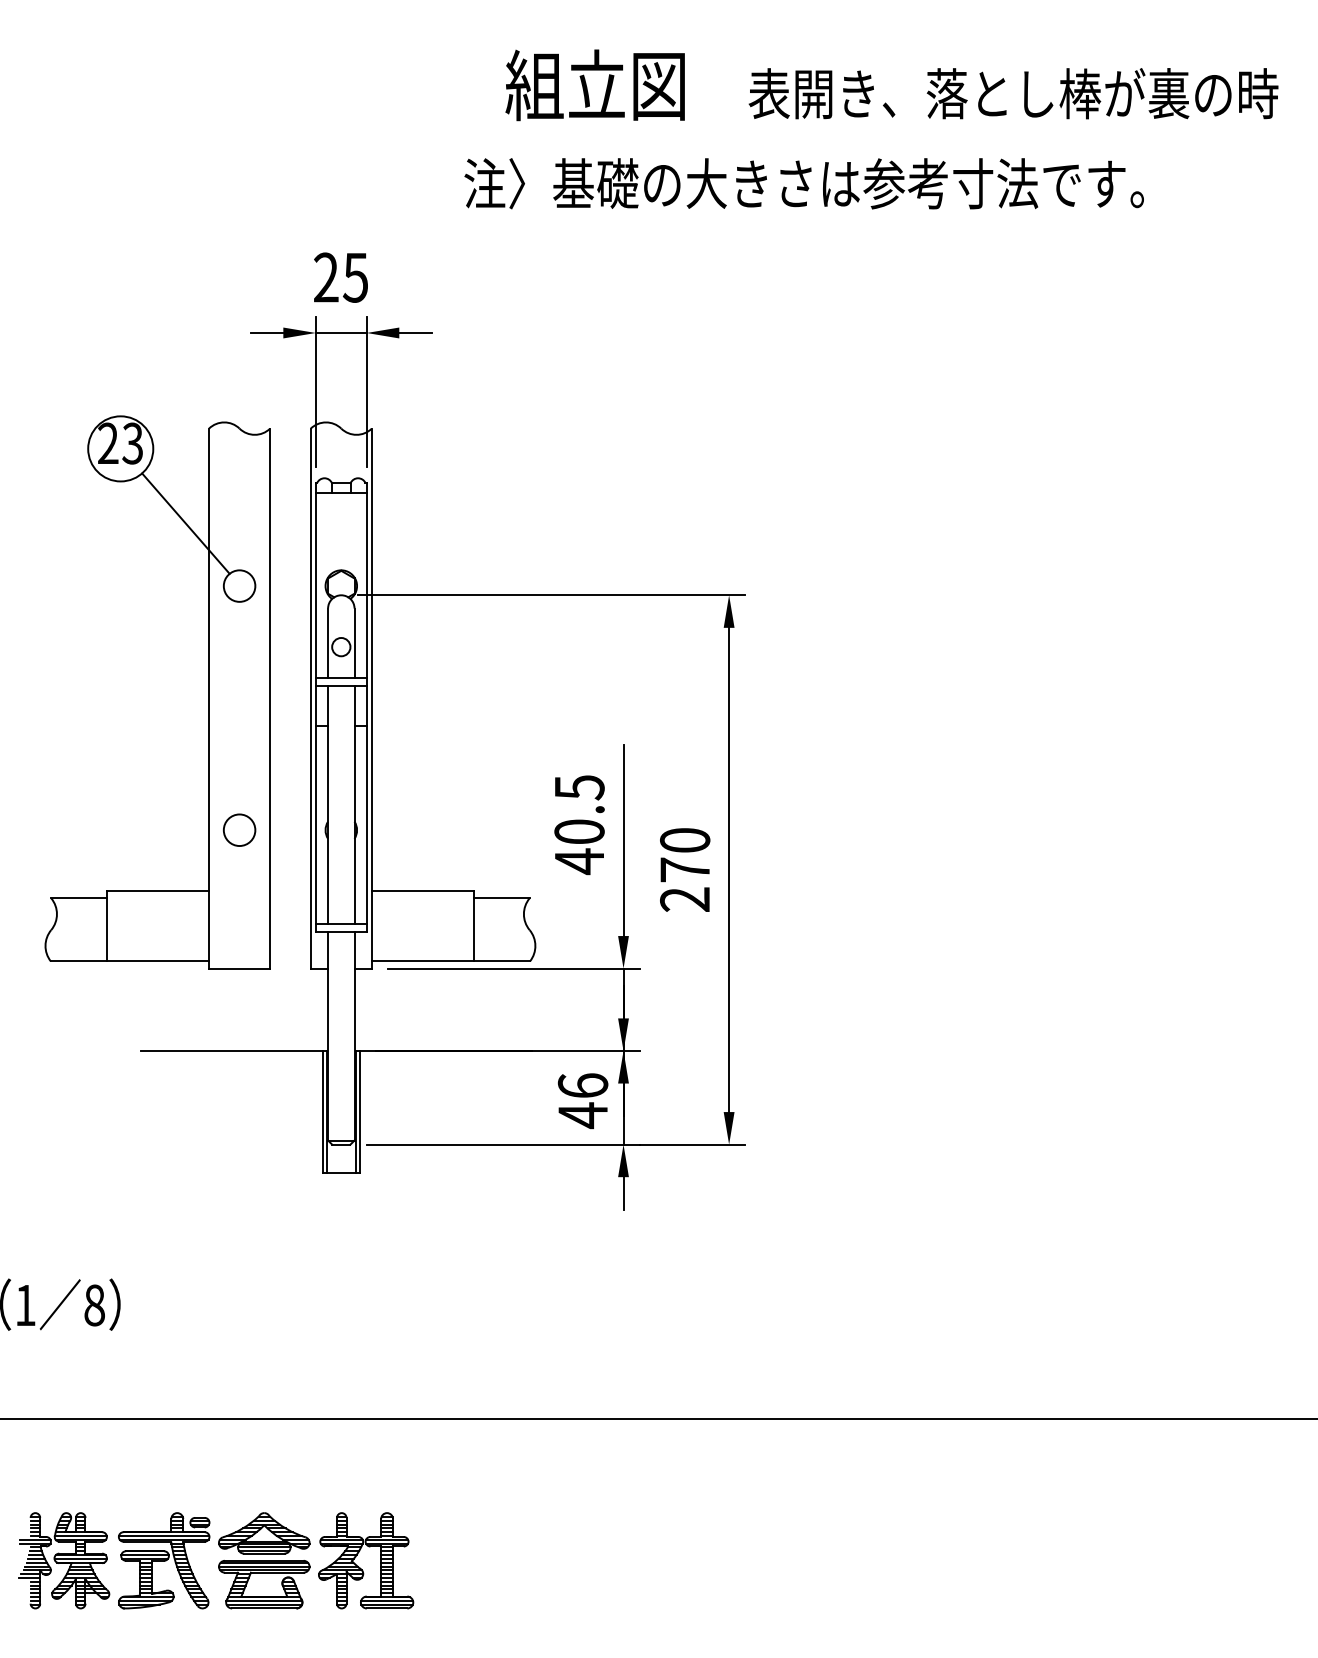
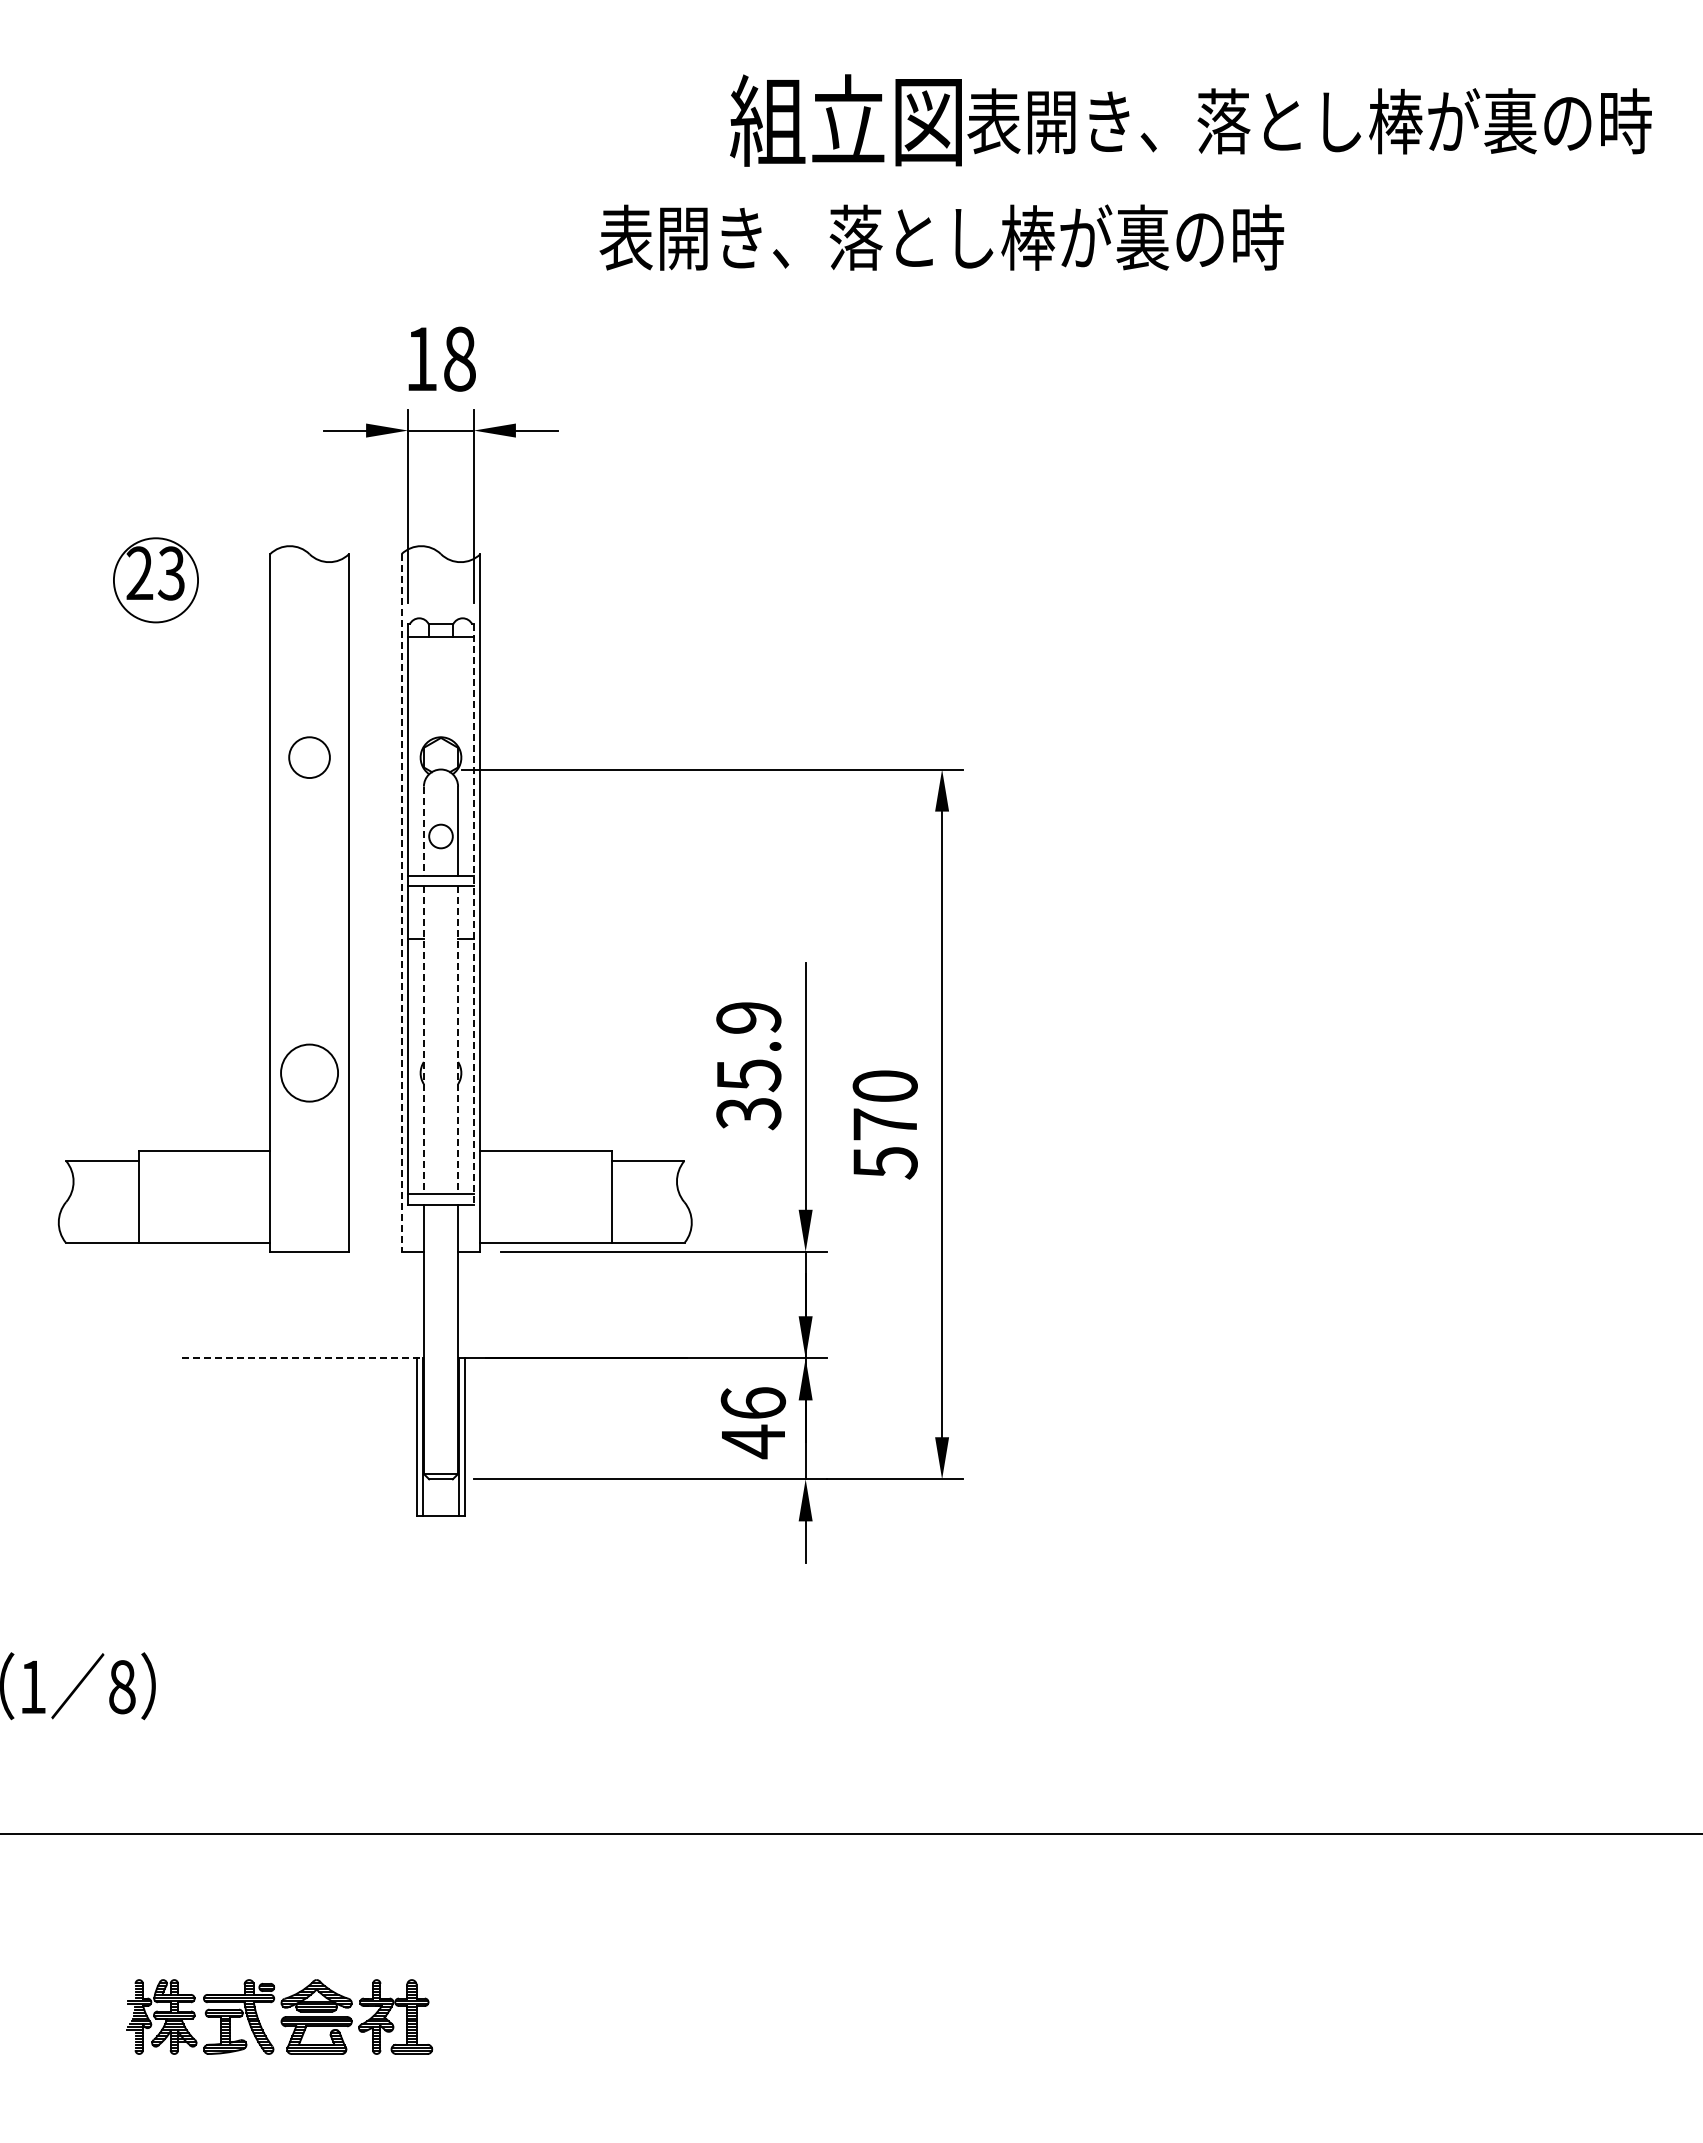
text: (594, 85) -> (845, 120), moved
text: (803, 183) -> (1038, 237), 注〉基礎の大きさは参考寸法です。 -> 表開き、落とし棒が裏の時
text: (340, 277) -> (440, 358), 25 -> 18
line: (185, 523) -> (239, 676), removed
line: (327, 643) -> (423, 831), solid -> dashed
line: (310, 698) -> (401, 903), solid -> dashed
line: (366, 707) -> (473, 914), solid -> dashed
line: (327, 805) -> (423, 1040), solid -> dashed
line: (354, 805) -> (458, 1040), solid -> dashed
text: (579, 825) -> (748, 1066), 40.5 -> 35.9
circle: (239, 829) -> (309, 1072), size x1.4
text: (684, 900) -> (884, 1163), 270 -> 570
line: (234, 1051) -> (302, 1358), solid -> dashed
part: (216, 1560) -> (279, 2016), size x0.6

